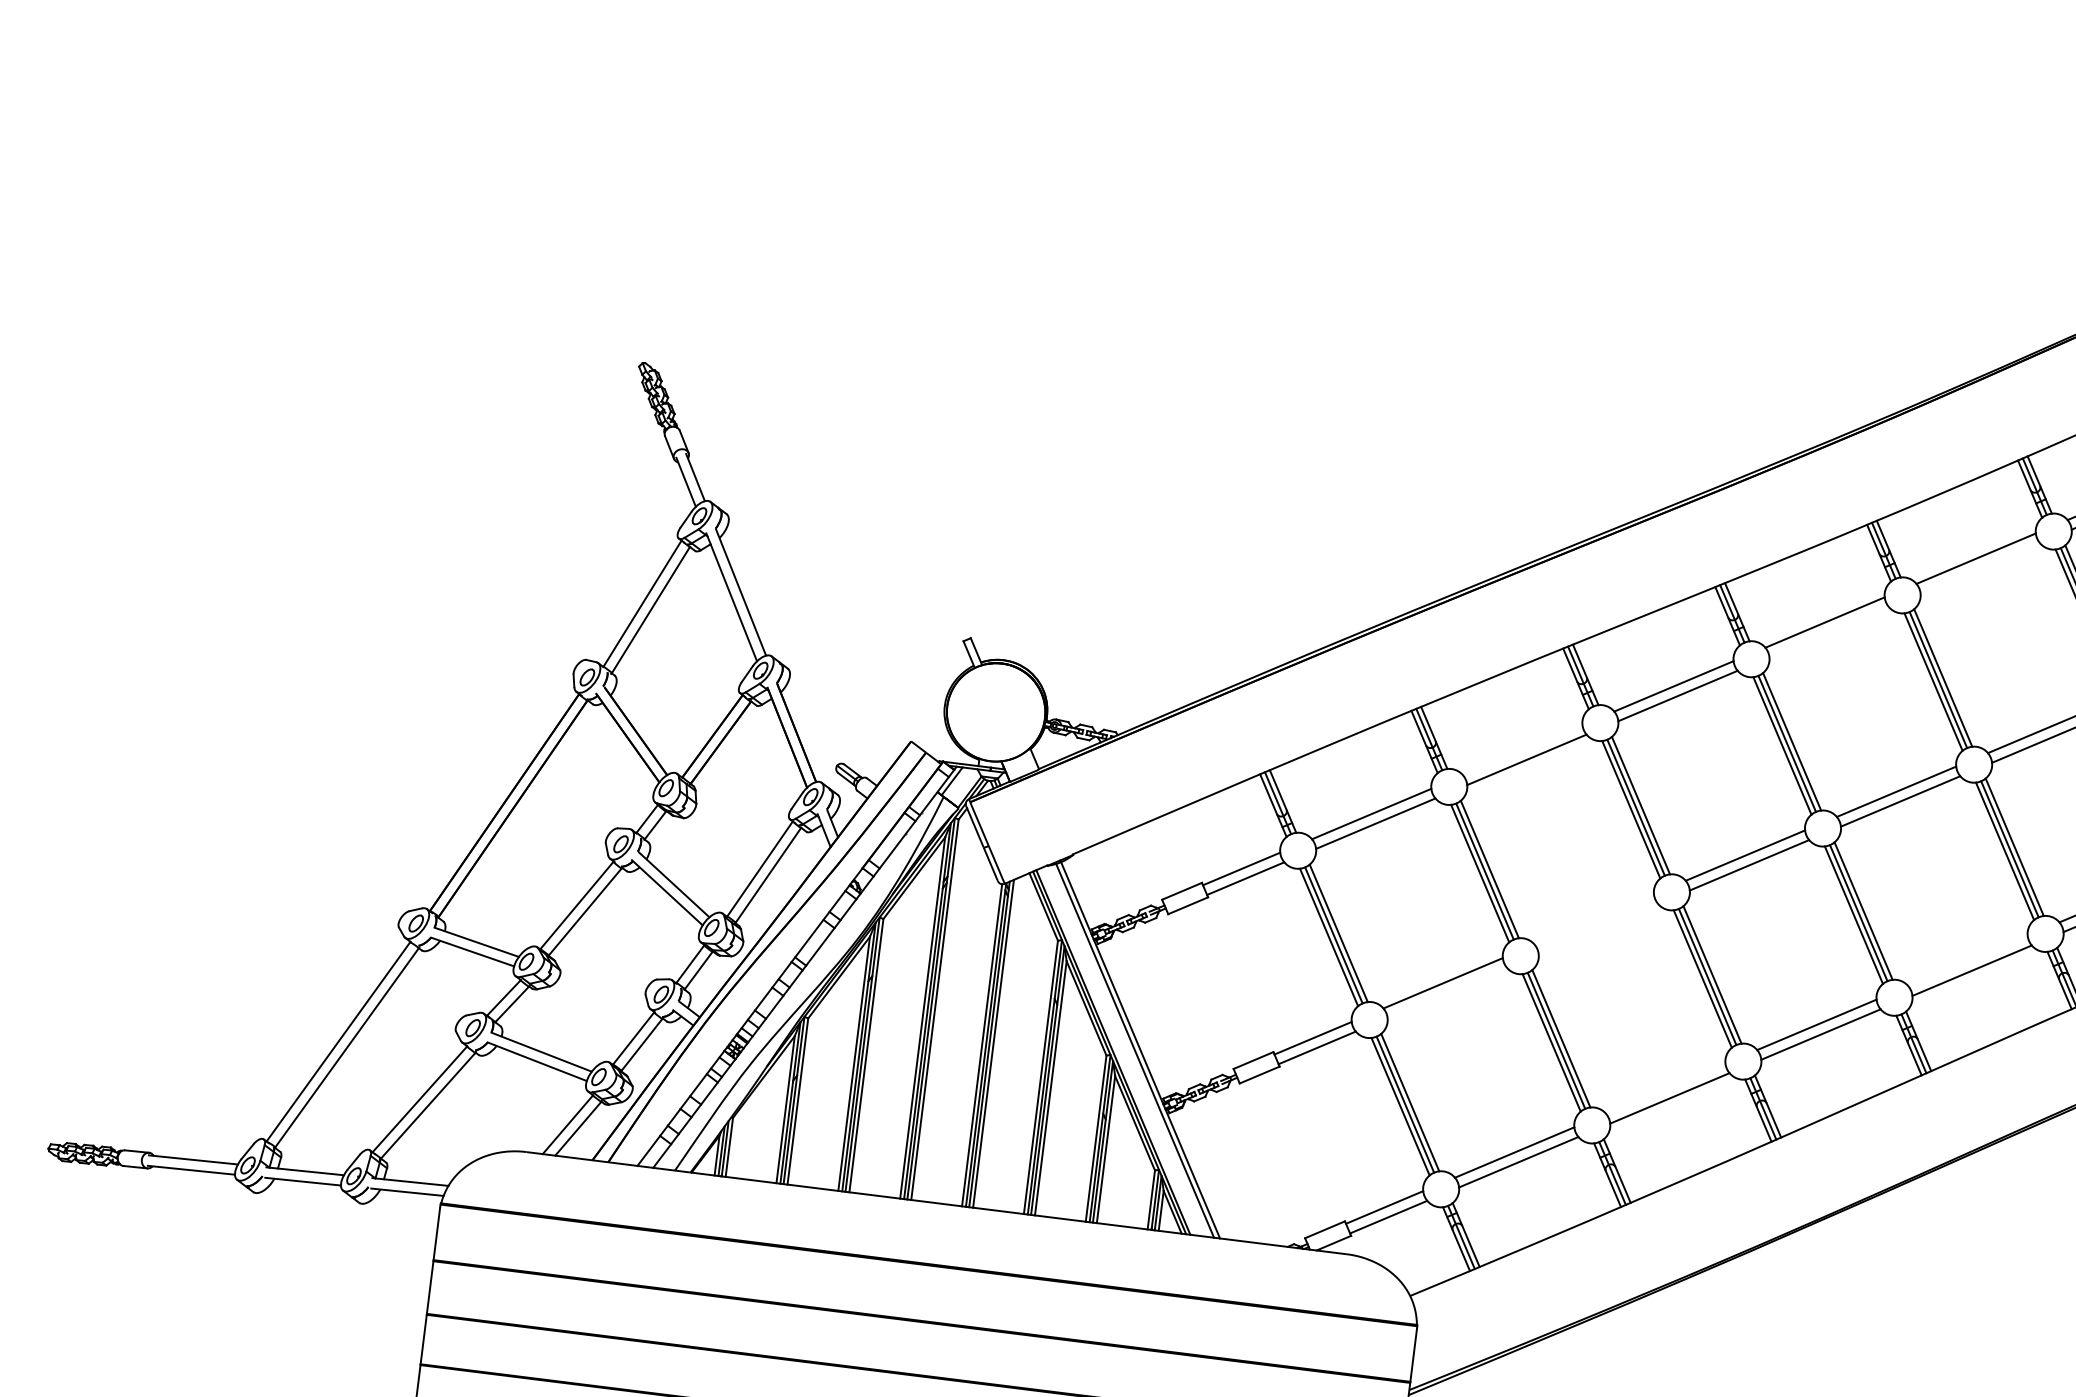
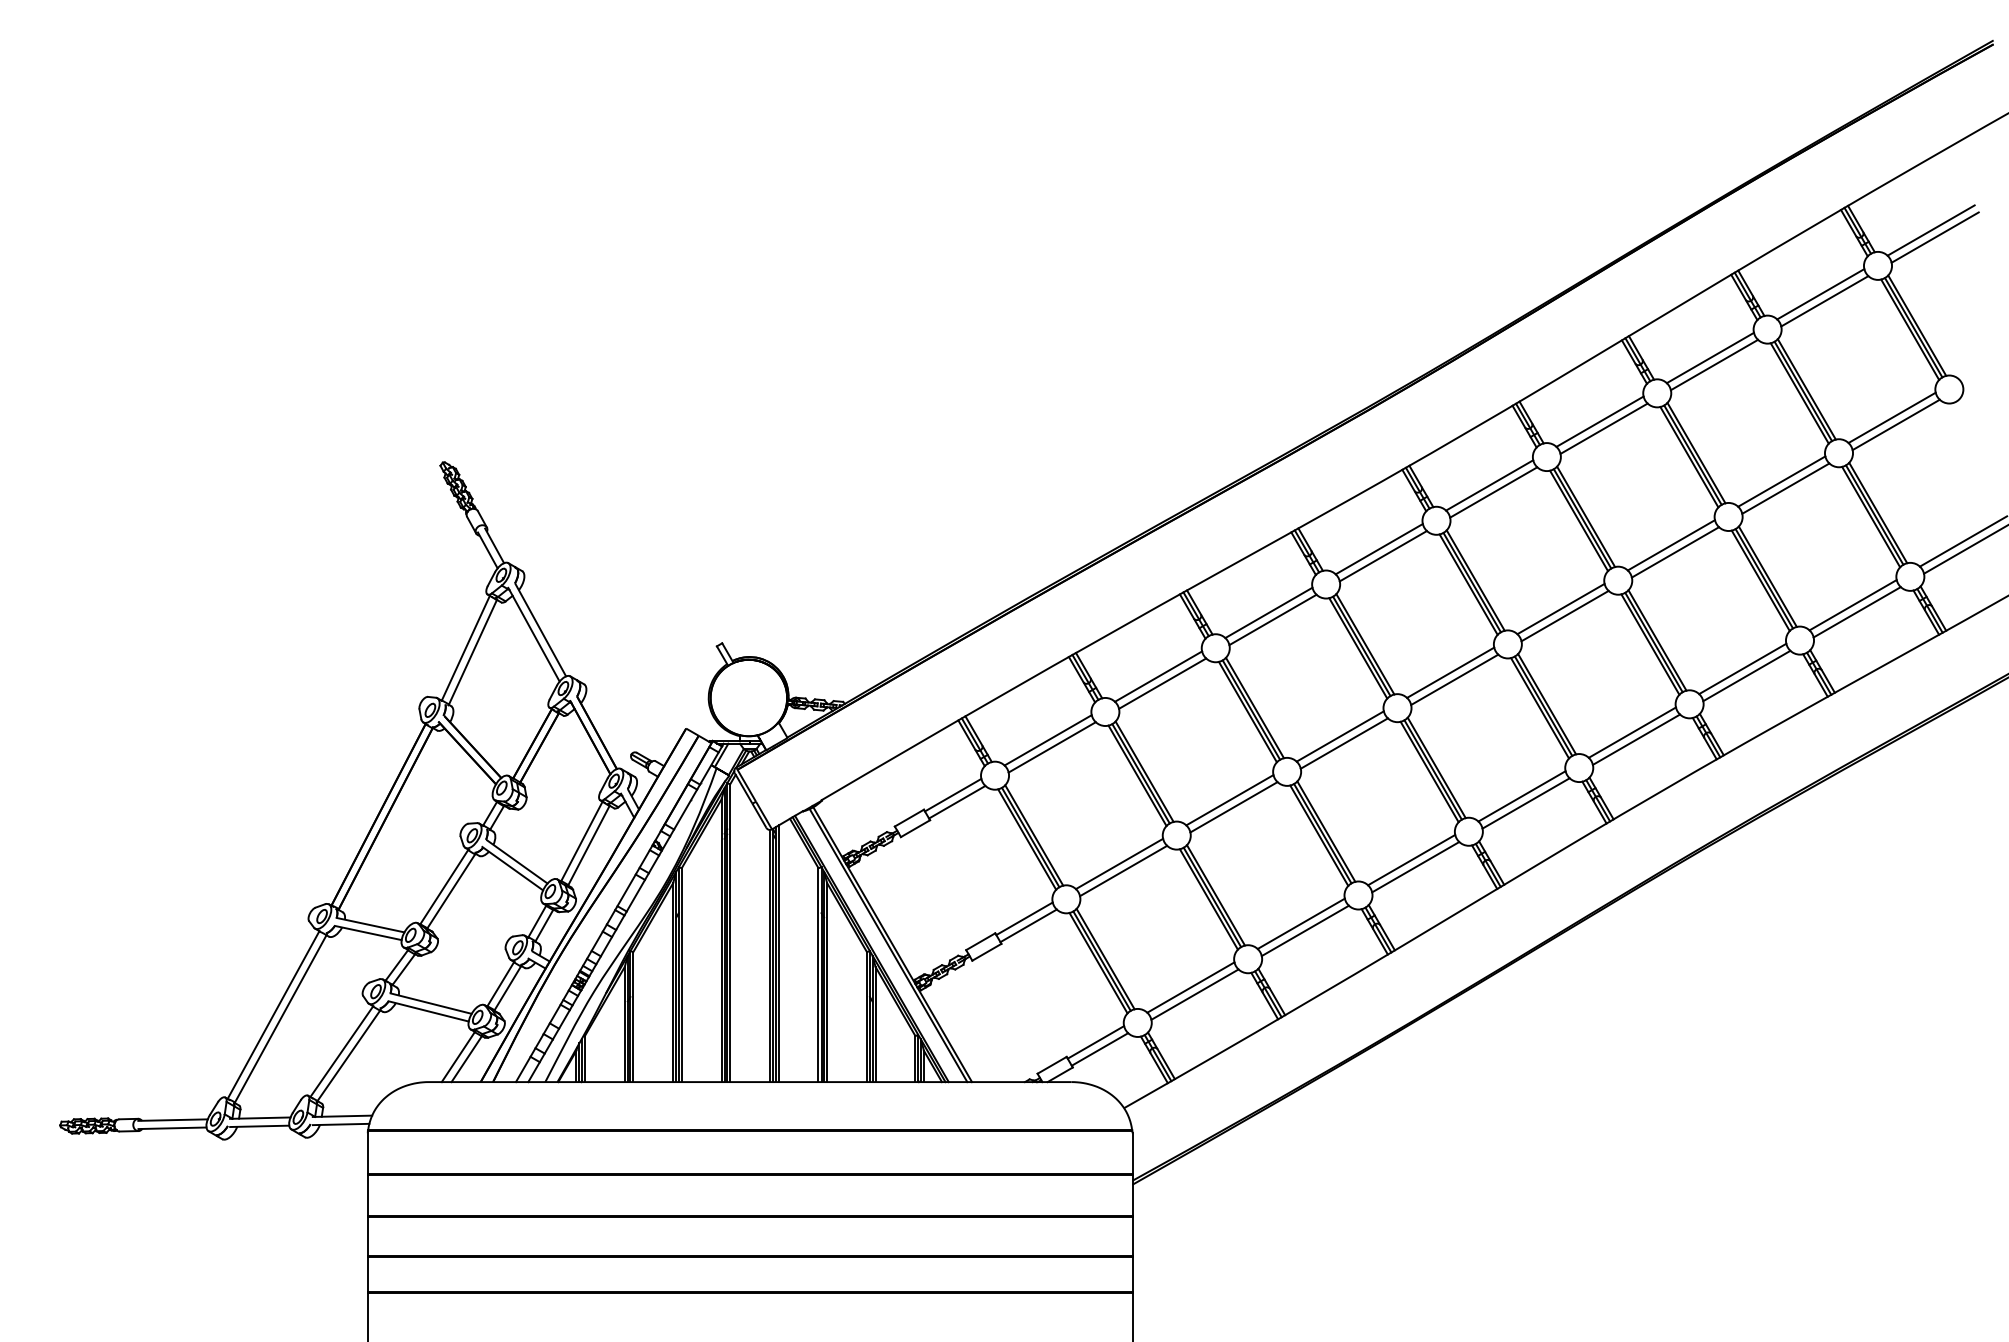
line: (1979, 568) -> (1493, 492), added
line: (1827, 632) -> (1382, 556), added
line: (1522, 750) -> (1158, 676), added
line: (1593, 919) -> (1229, 800), added
line: (1597, 929) -> (1233, 807), added
line: (1967, 961) -> (1521, 796), added
line: (1447, 992) -> (1123, 870), added
line: (1664, 1088) -> (1300, 923), added

